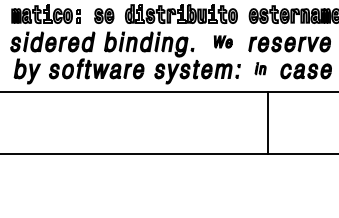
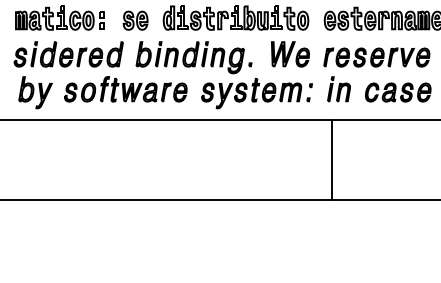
part: (223, 41) -> (290, 53), size x1.67
part: (260, 68) -> (338, 88), size x1.67
line: (268, 123) -> (332, 160), moved

